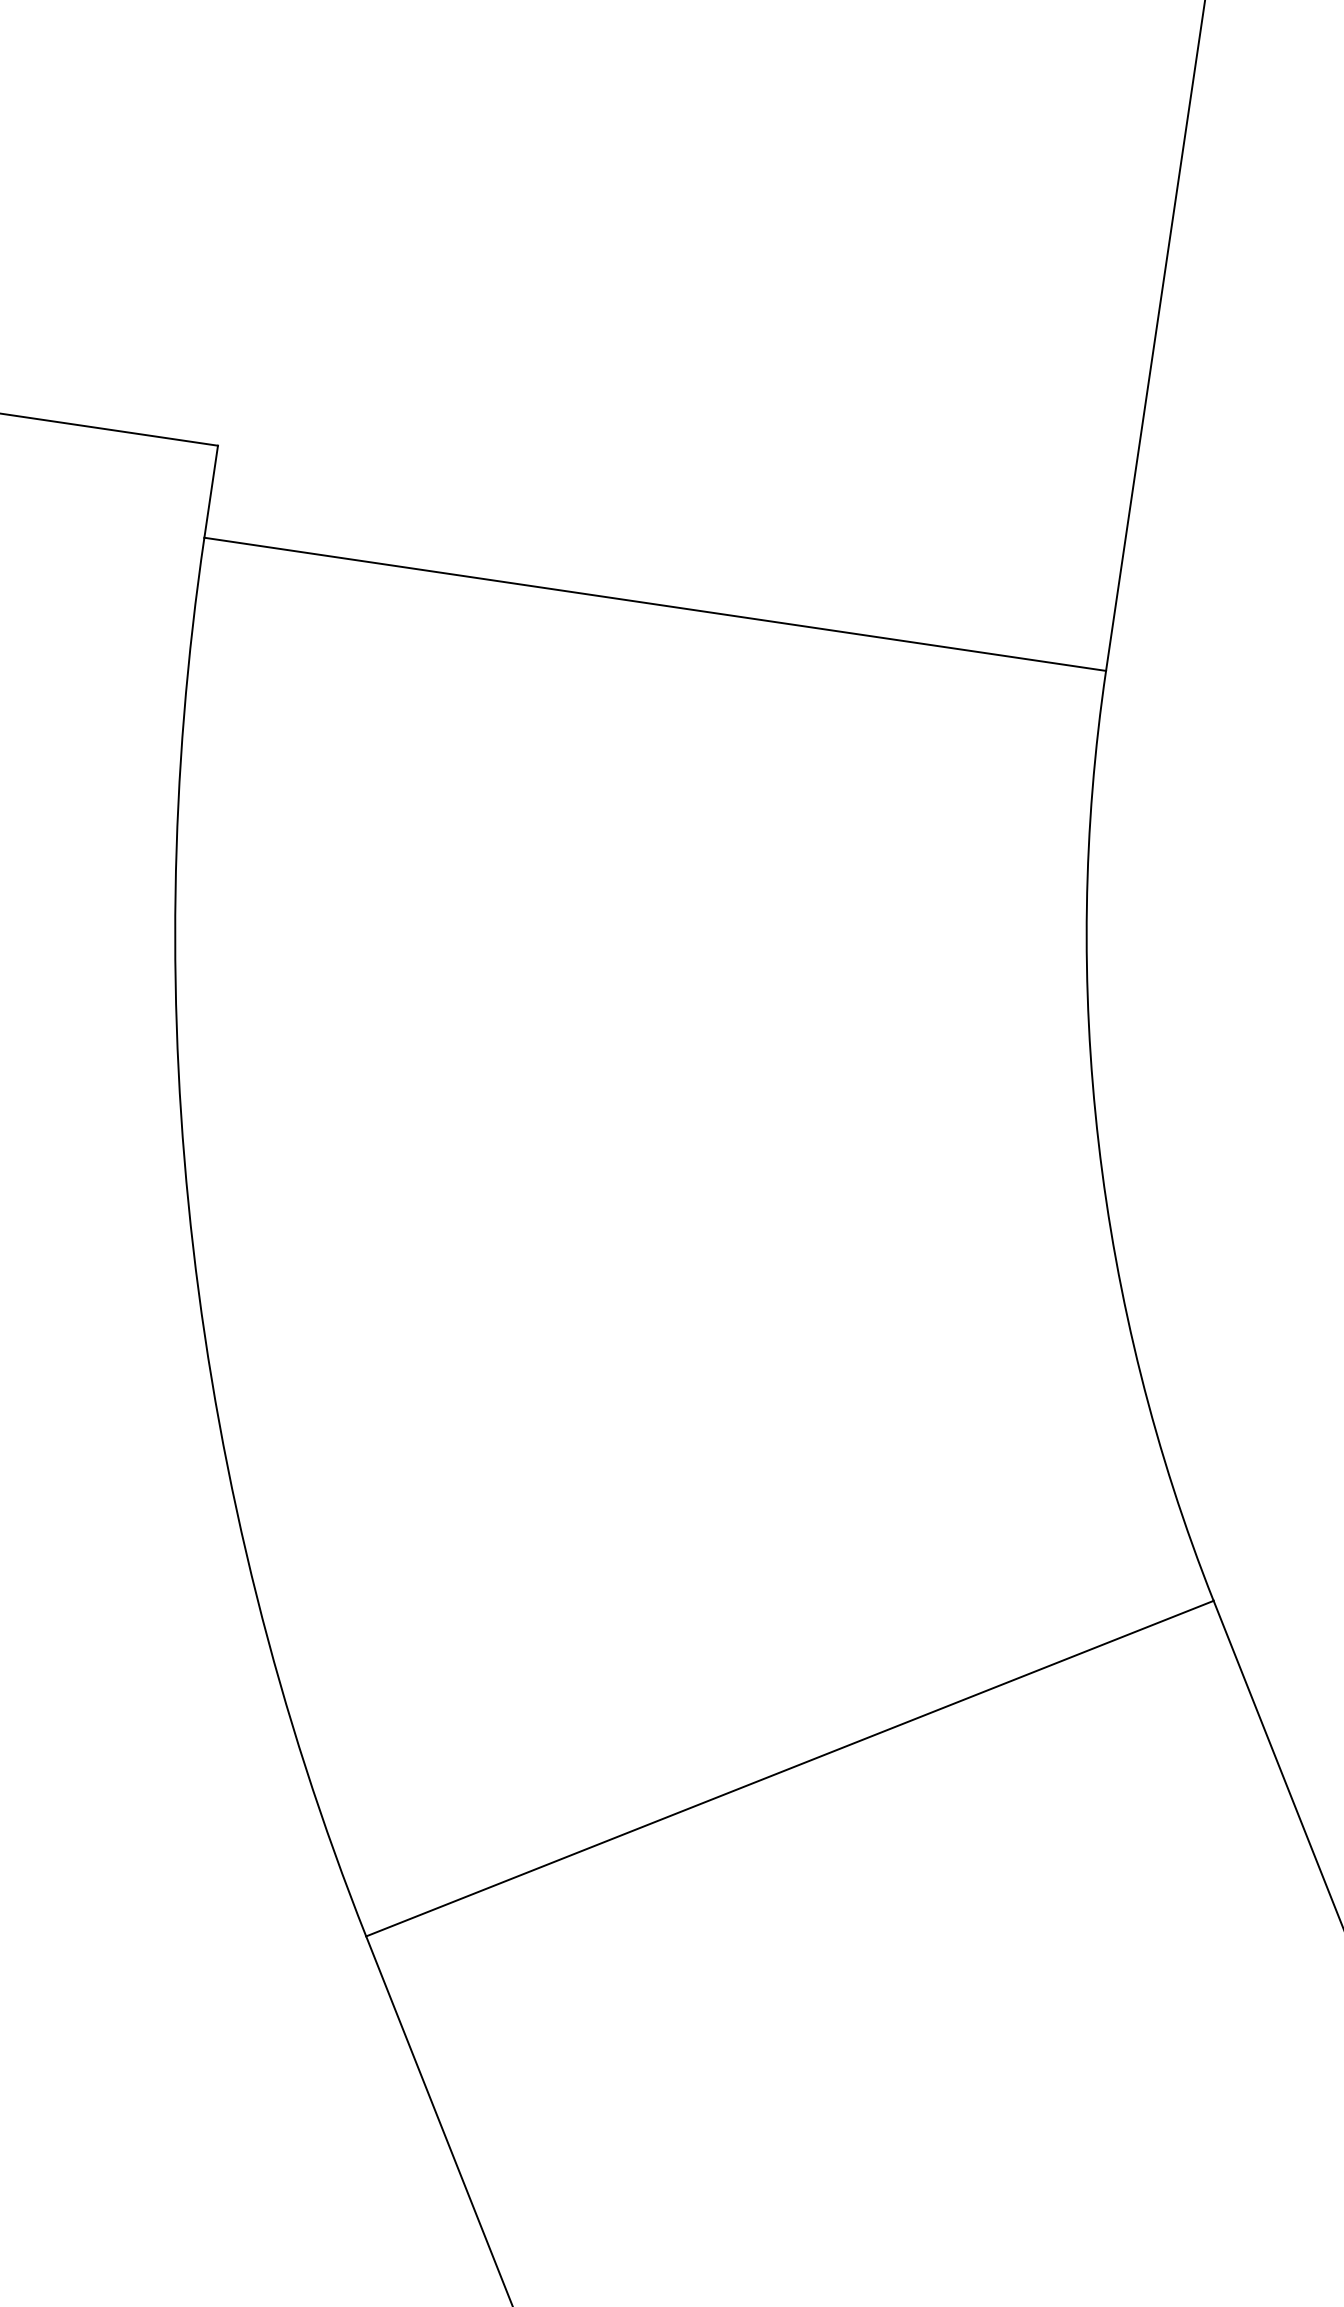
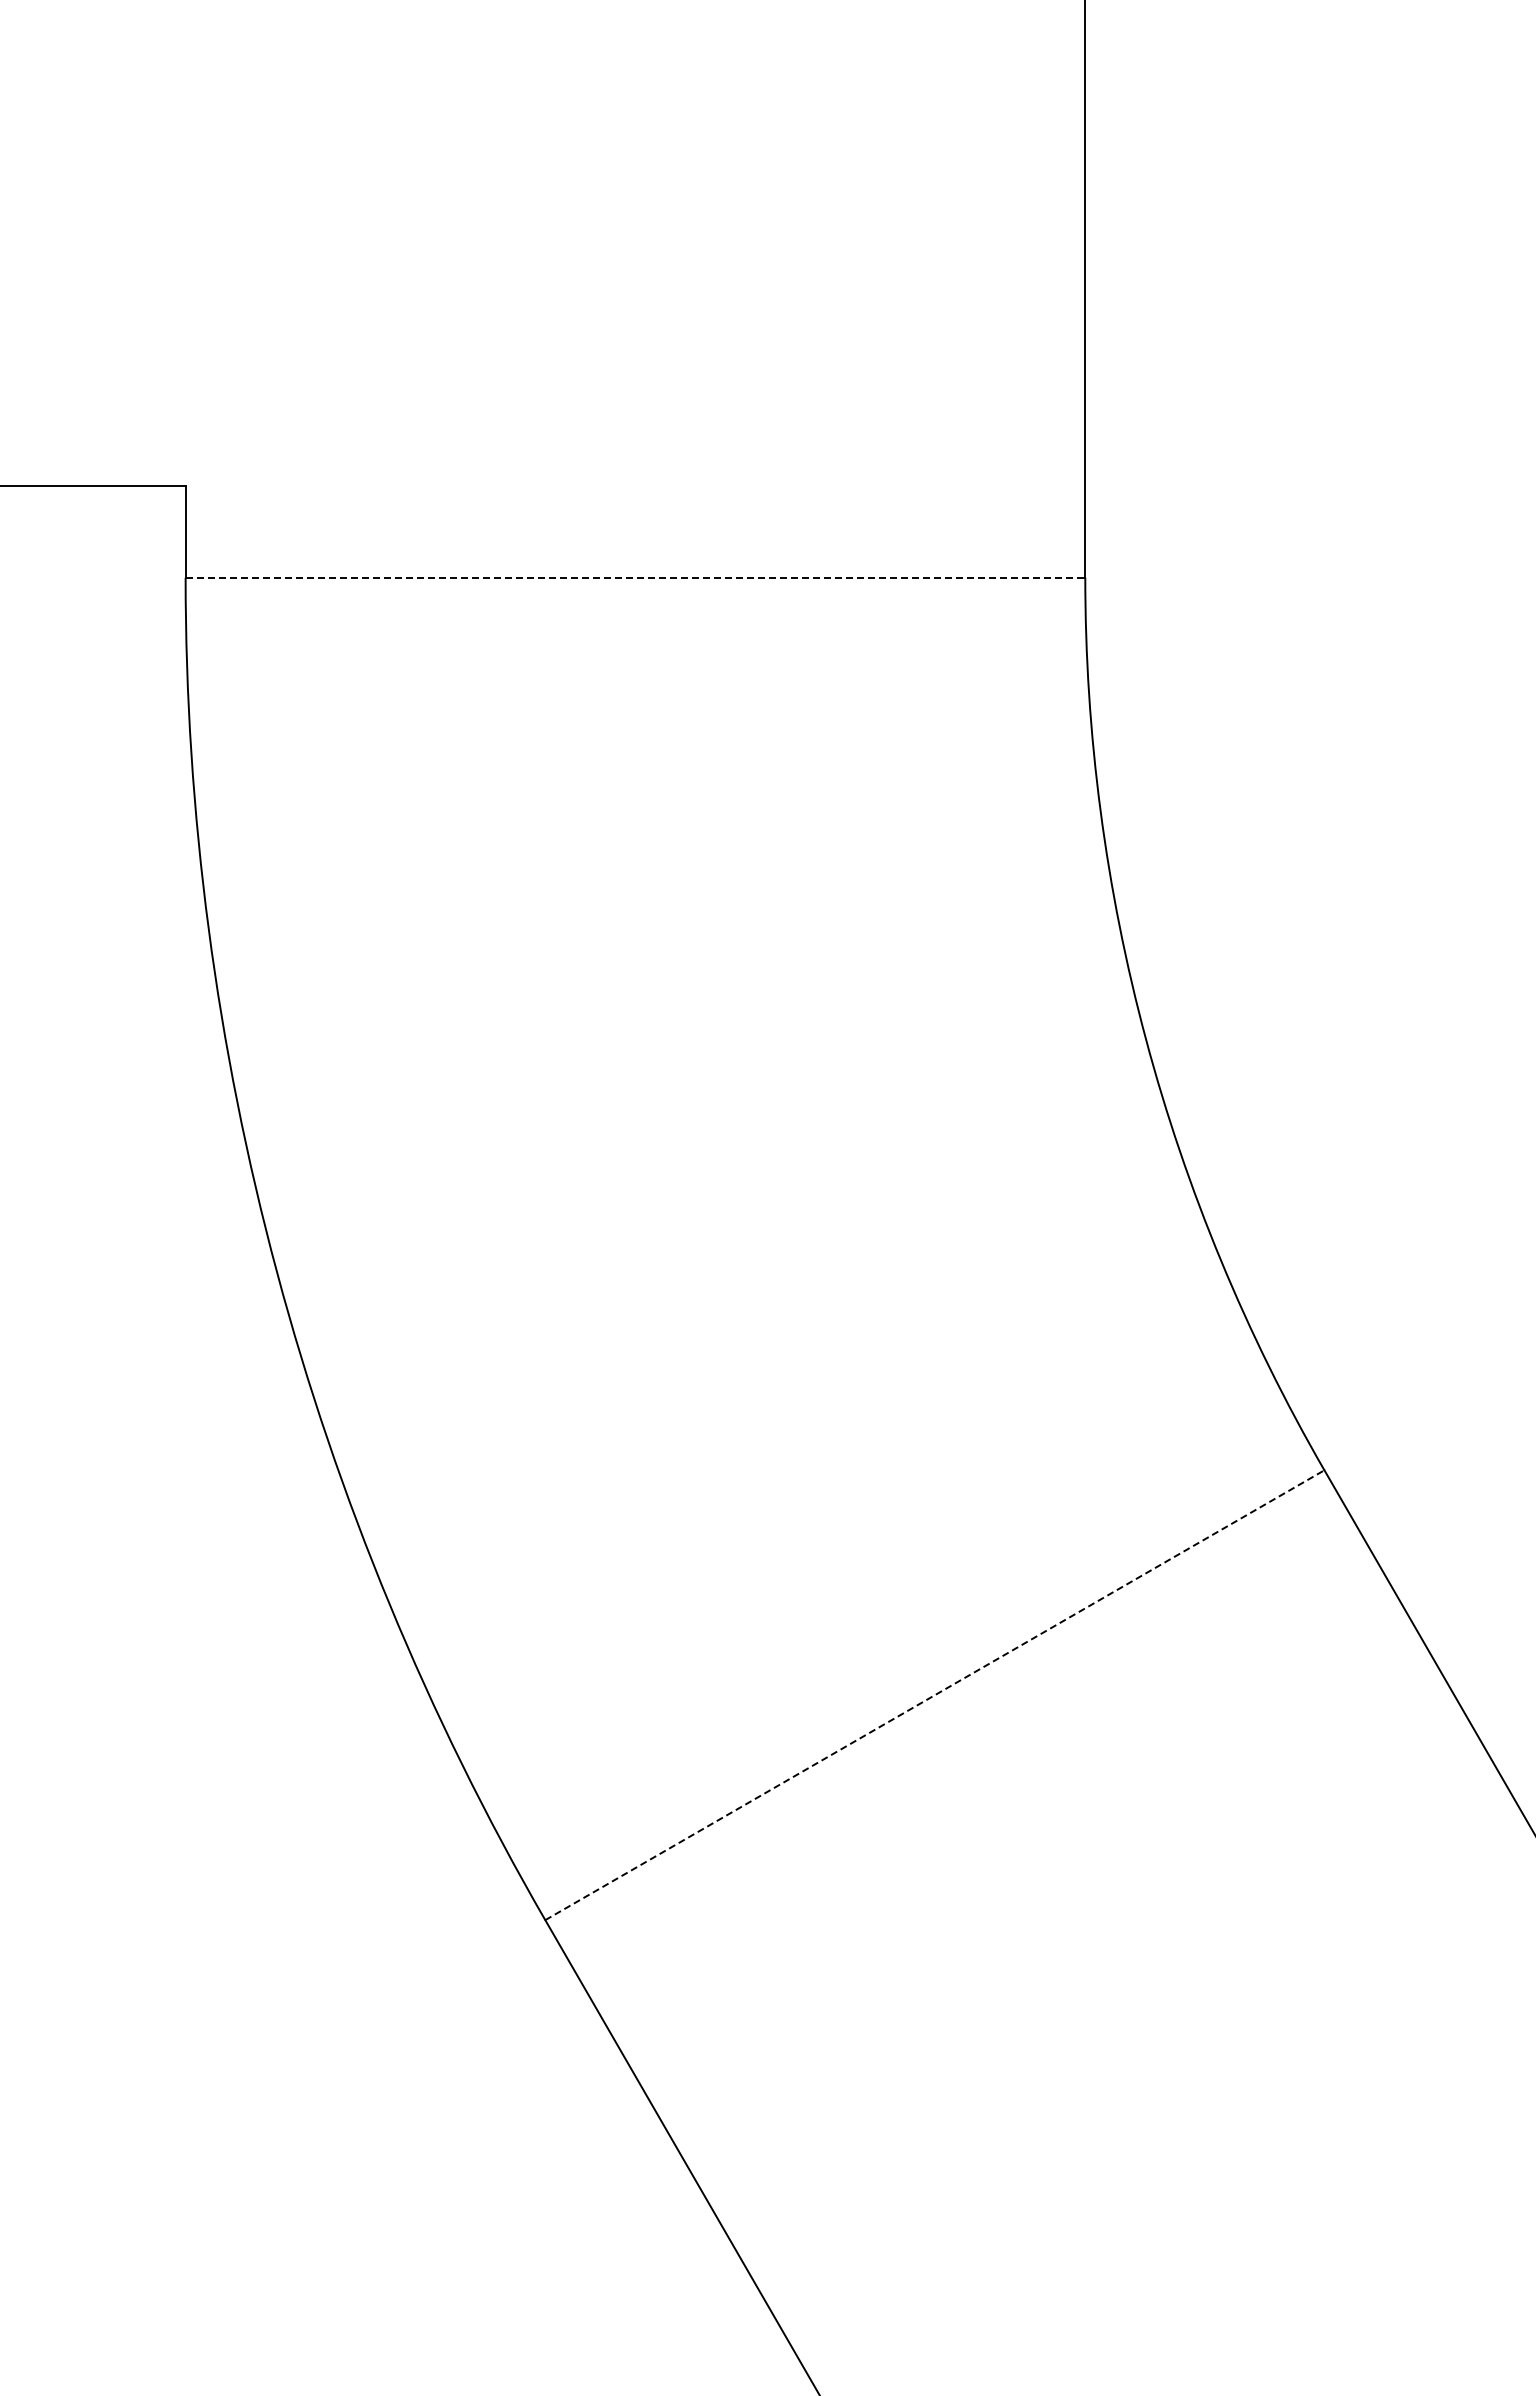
line: (655, 604) -> (635, 577), solid -> dashed
line: (789, 1768) -> (934, 1695), solid -> dashed

